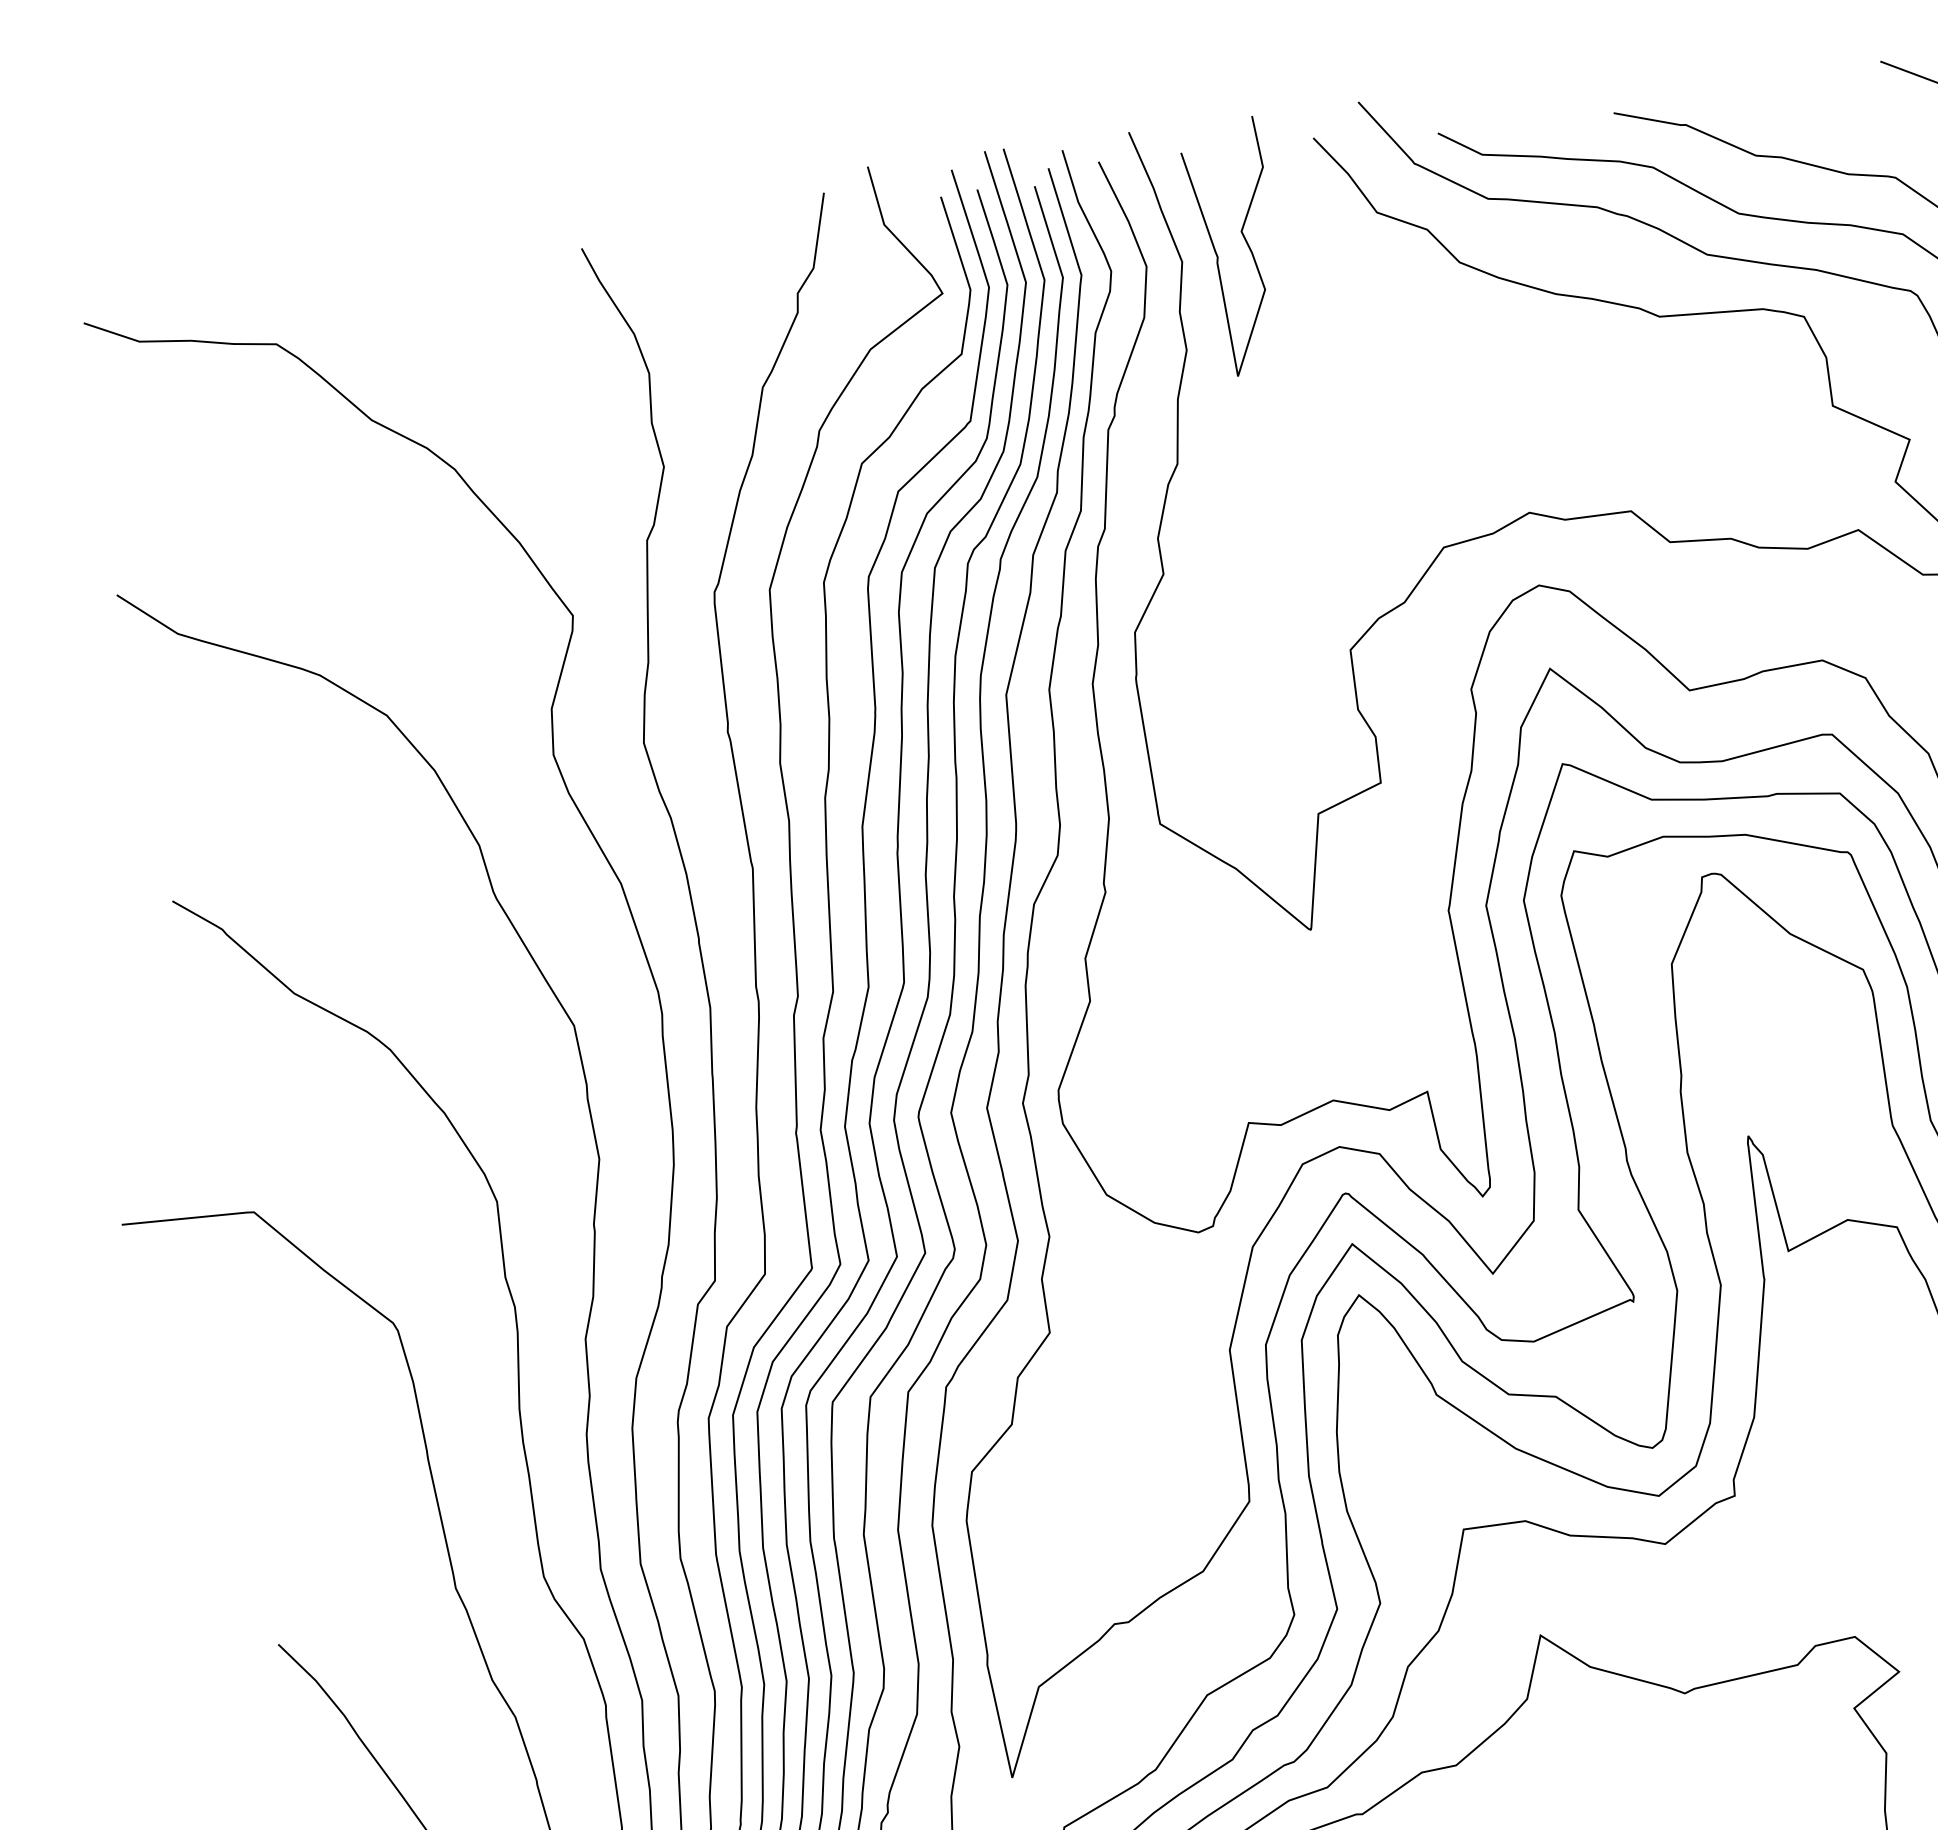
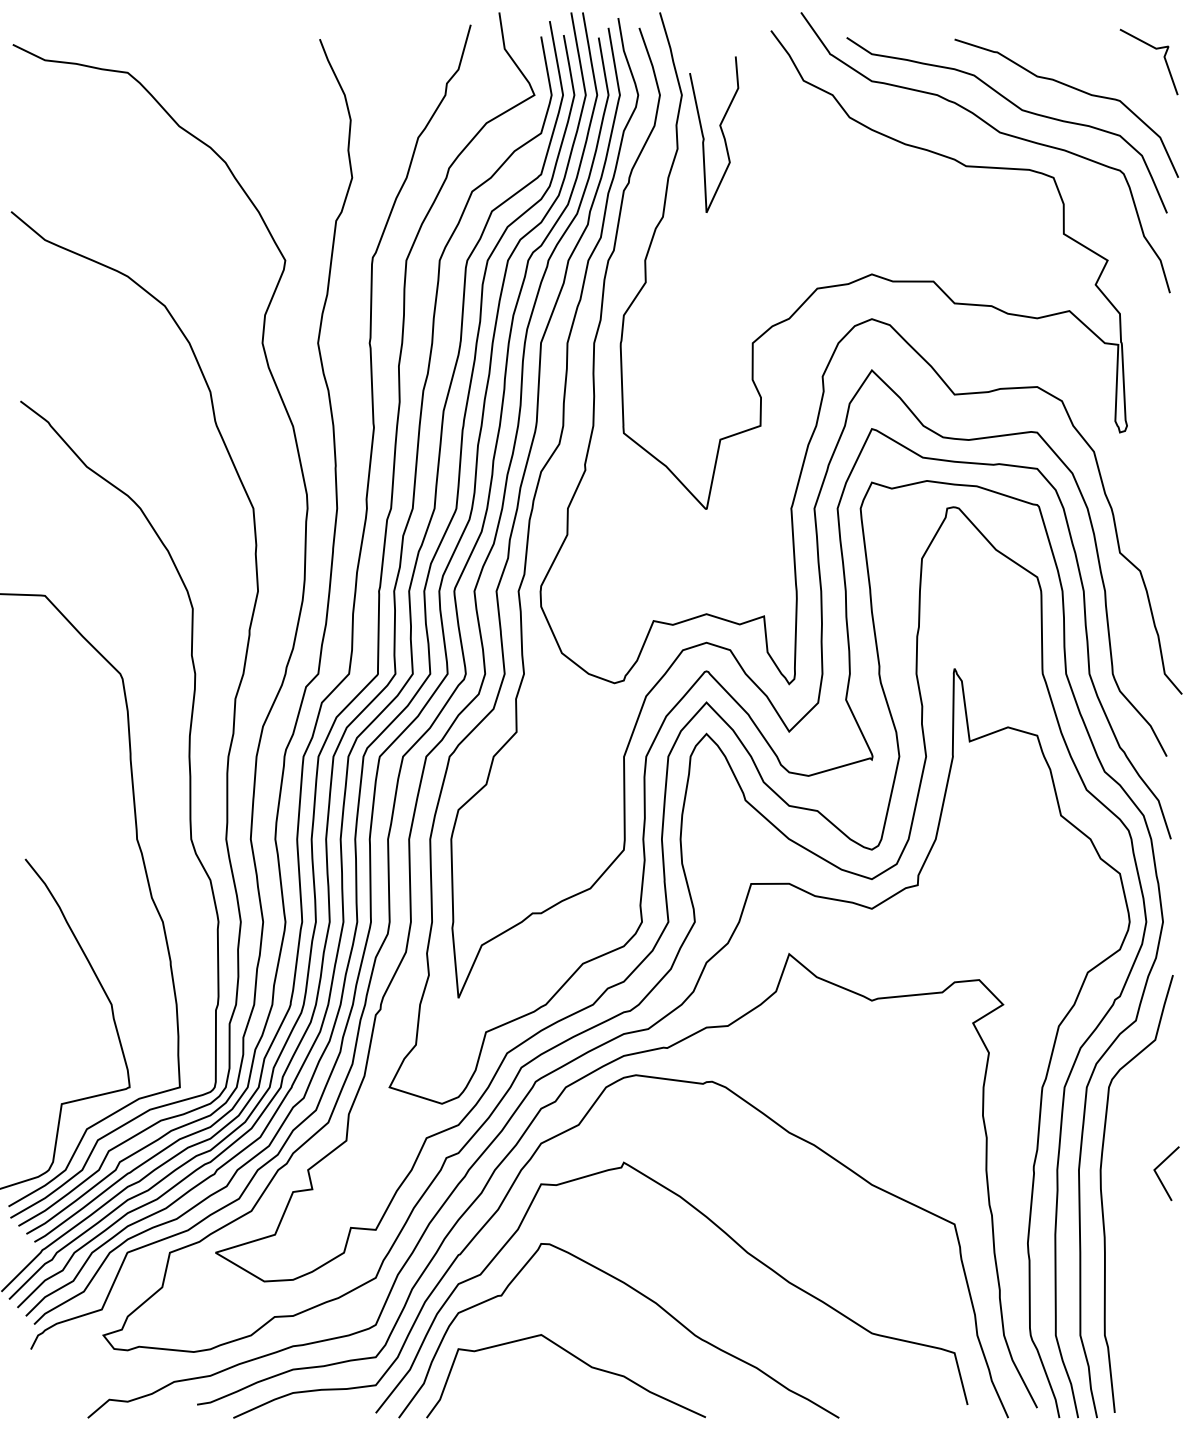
curve: (1245, 242) -> (721, 132), moved

